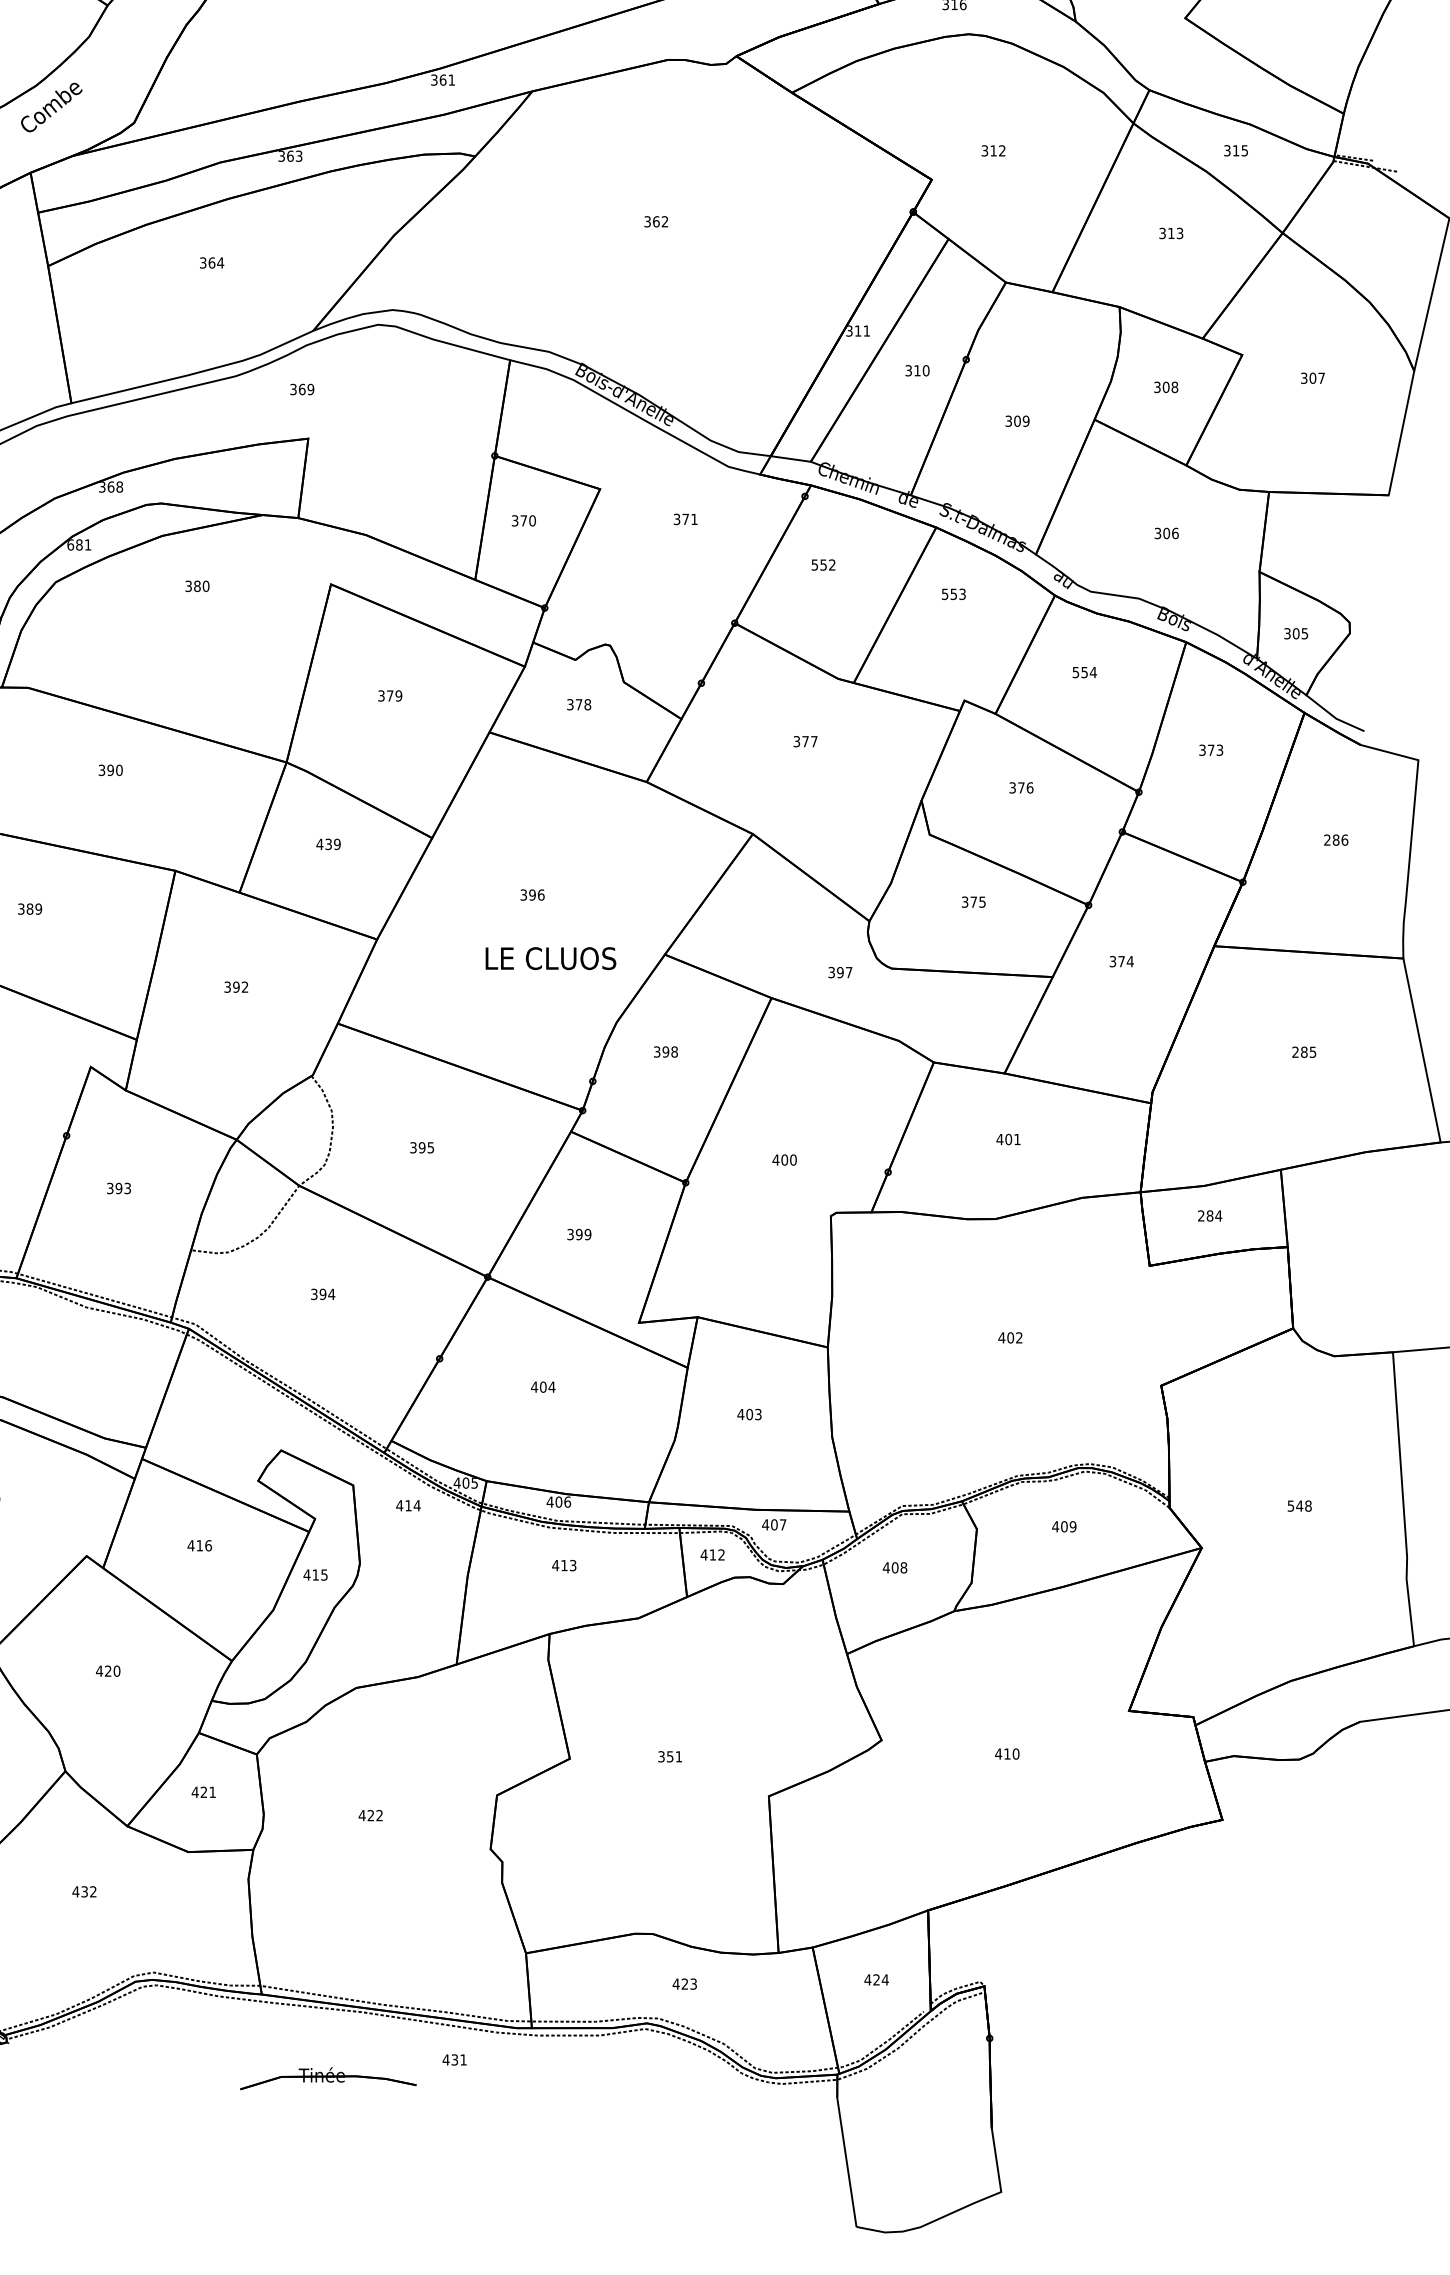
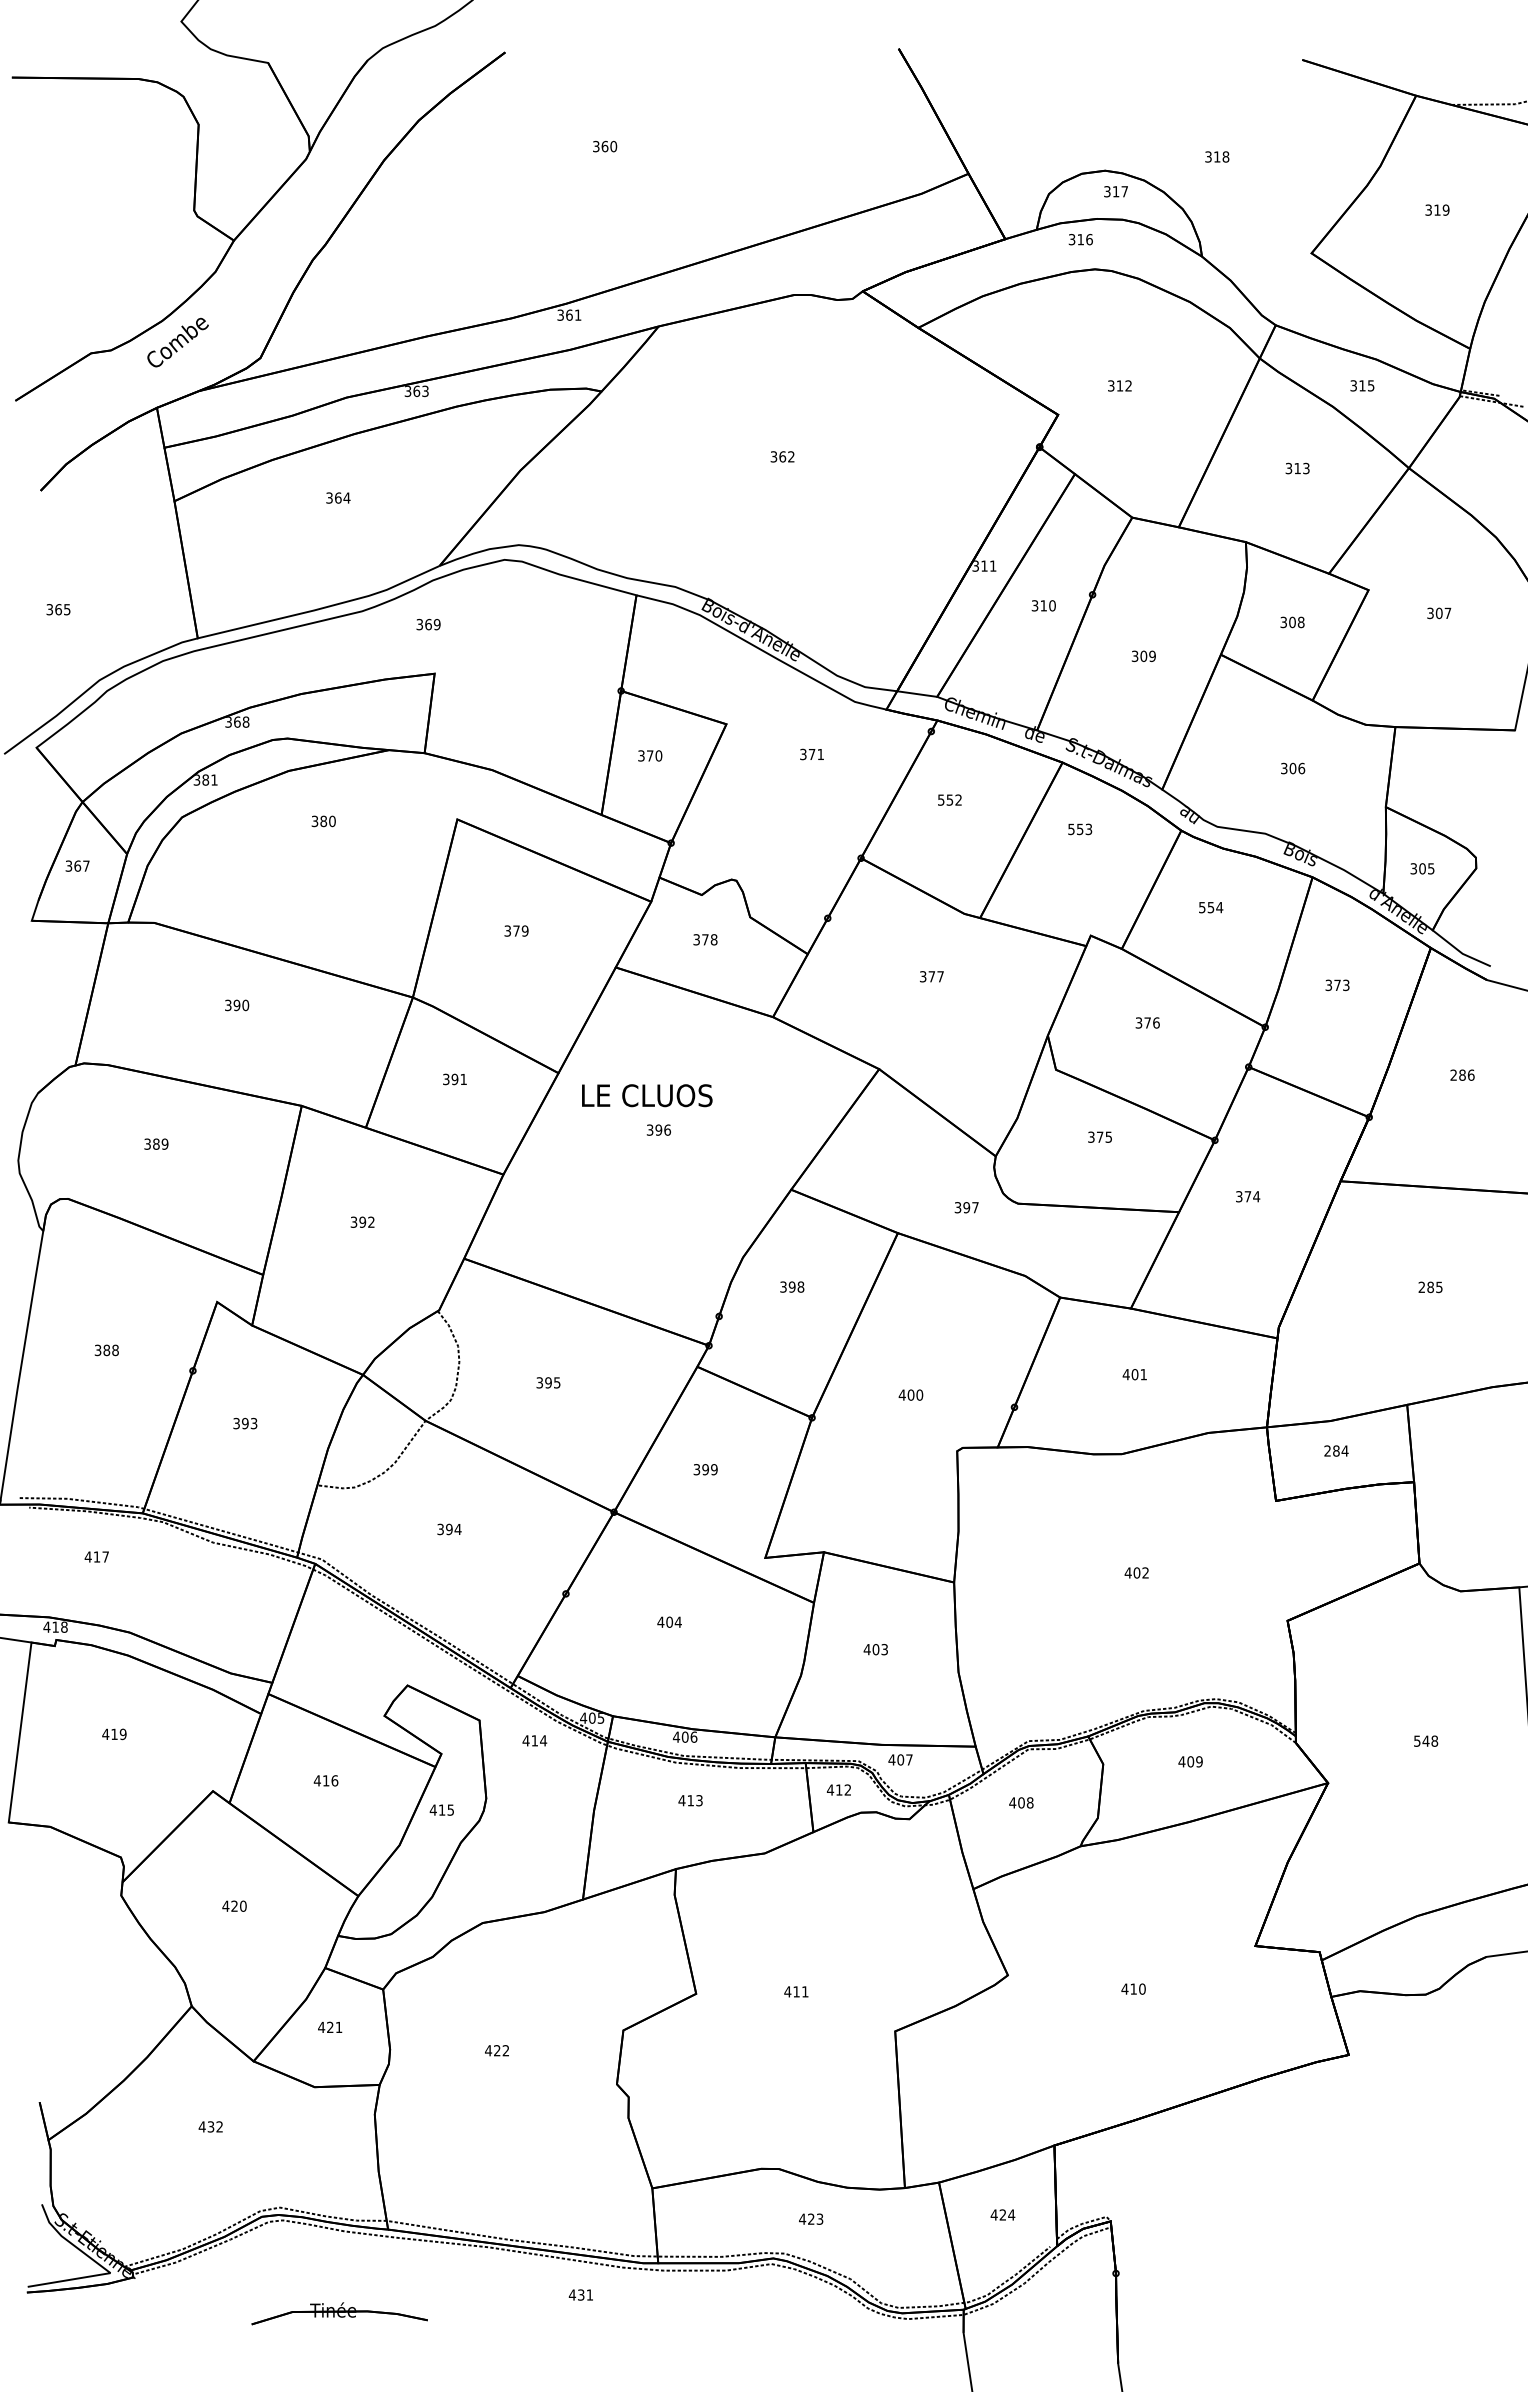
text: (70, 544) -> (196, 779), 681 -> 381
text: (328, 844) -> (454, 1079), 439 -> 391
text: (551, 958) -> (647, 1095), moved
text: (665, 1756) -> (791, 1991), 351 -> 411
part: (328, 2078) -> (339, 2313), moved

